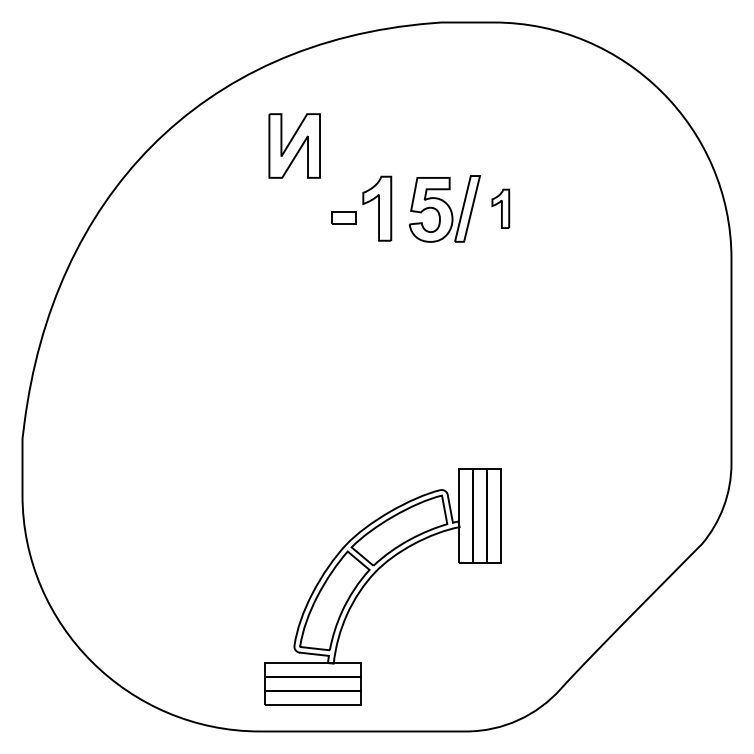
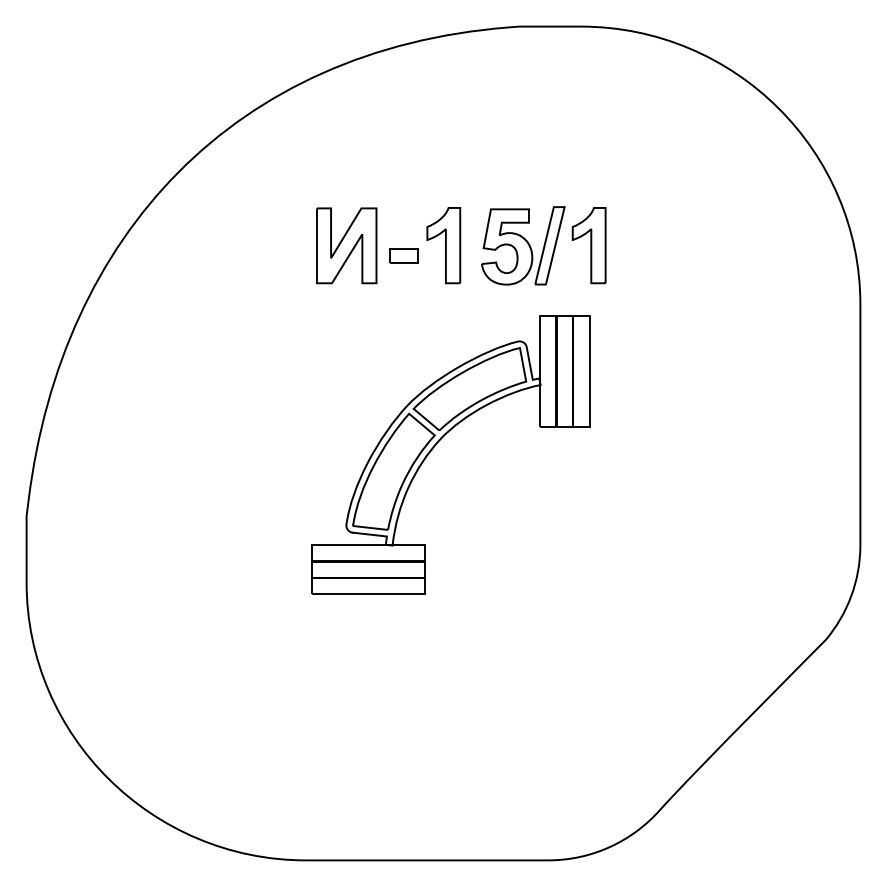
part: (294, 145) -> (346, 245), moved
part: (500, 208) -> (588, 245), size x1.67
part: (371, 578) -> (436, 445), moved

